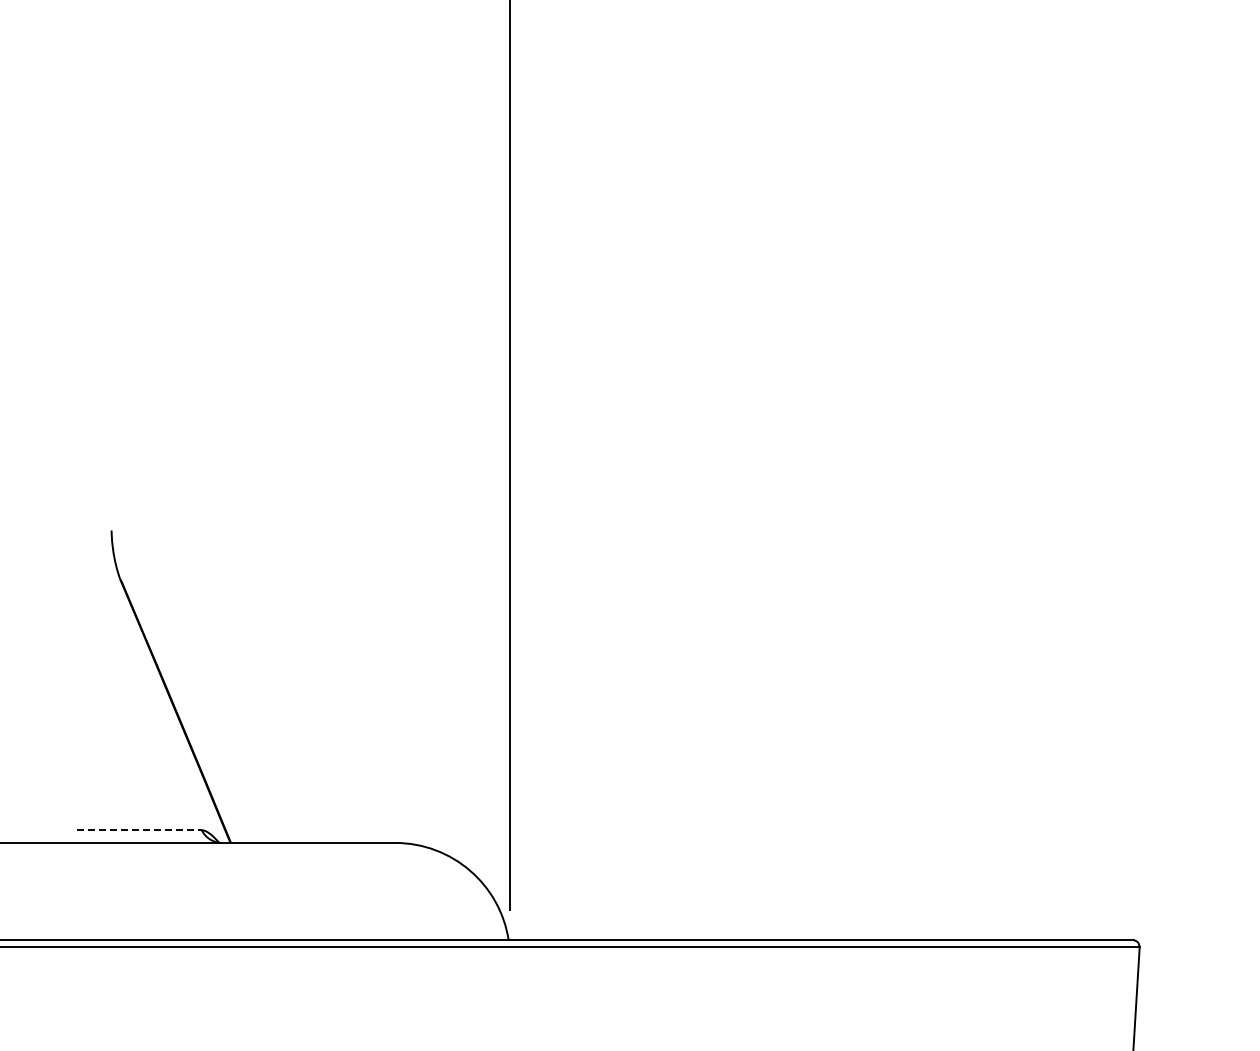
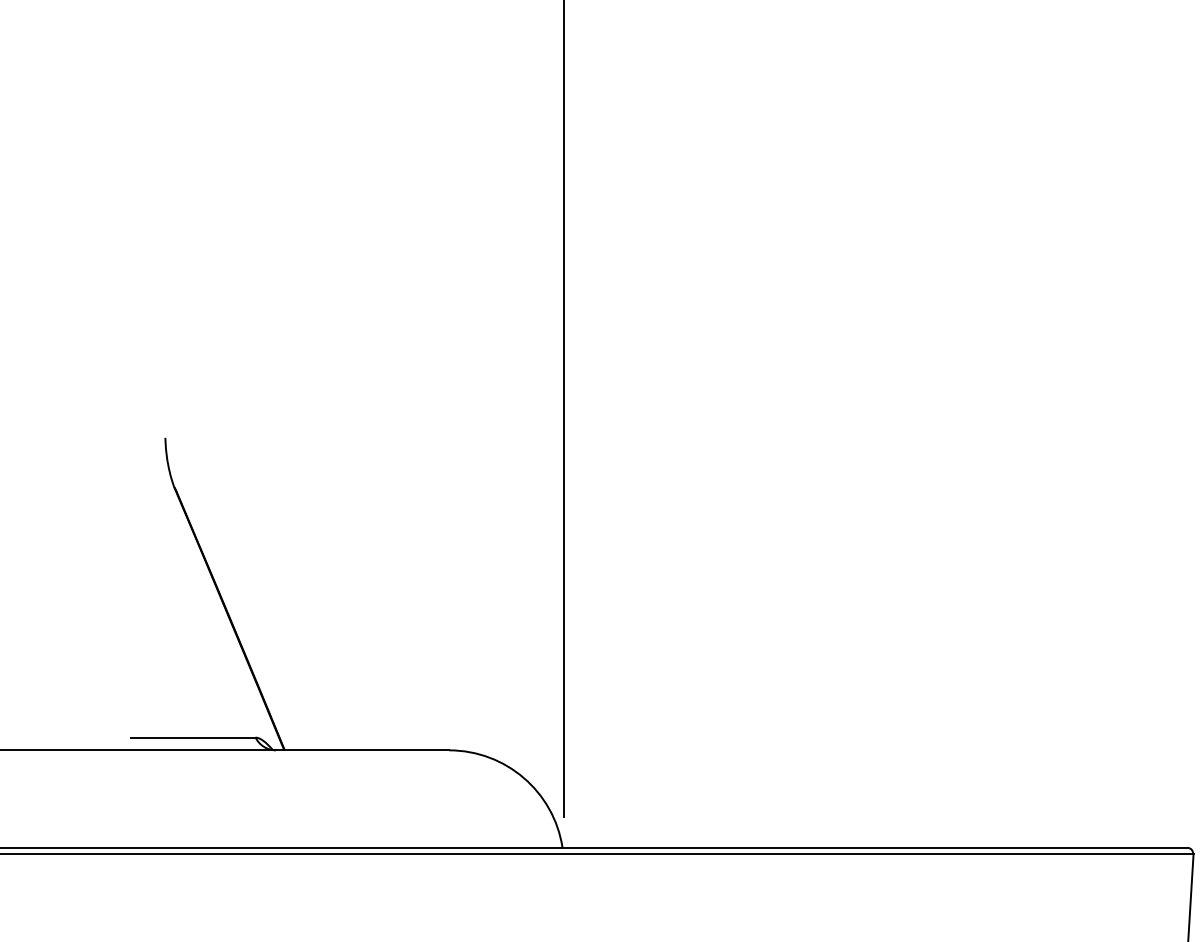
line: (139, 830) -> (193, 737), dashed -> solid

